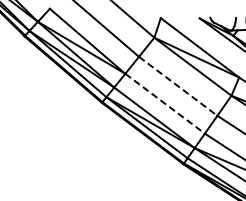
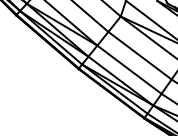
line: (178, 86) -> (140, 55), dashed -> solid
line: (165, 103) -> (129, 69), dashed -> solid

